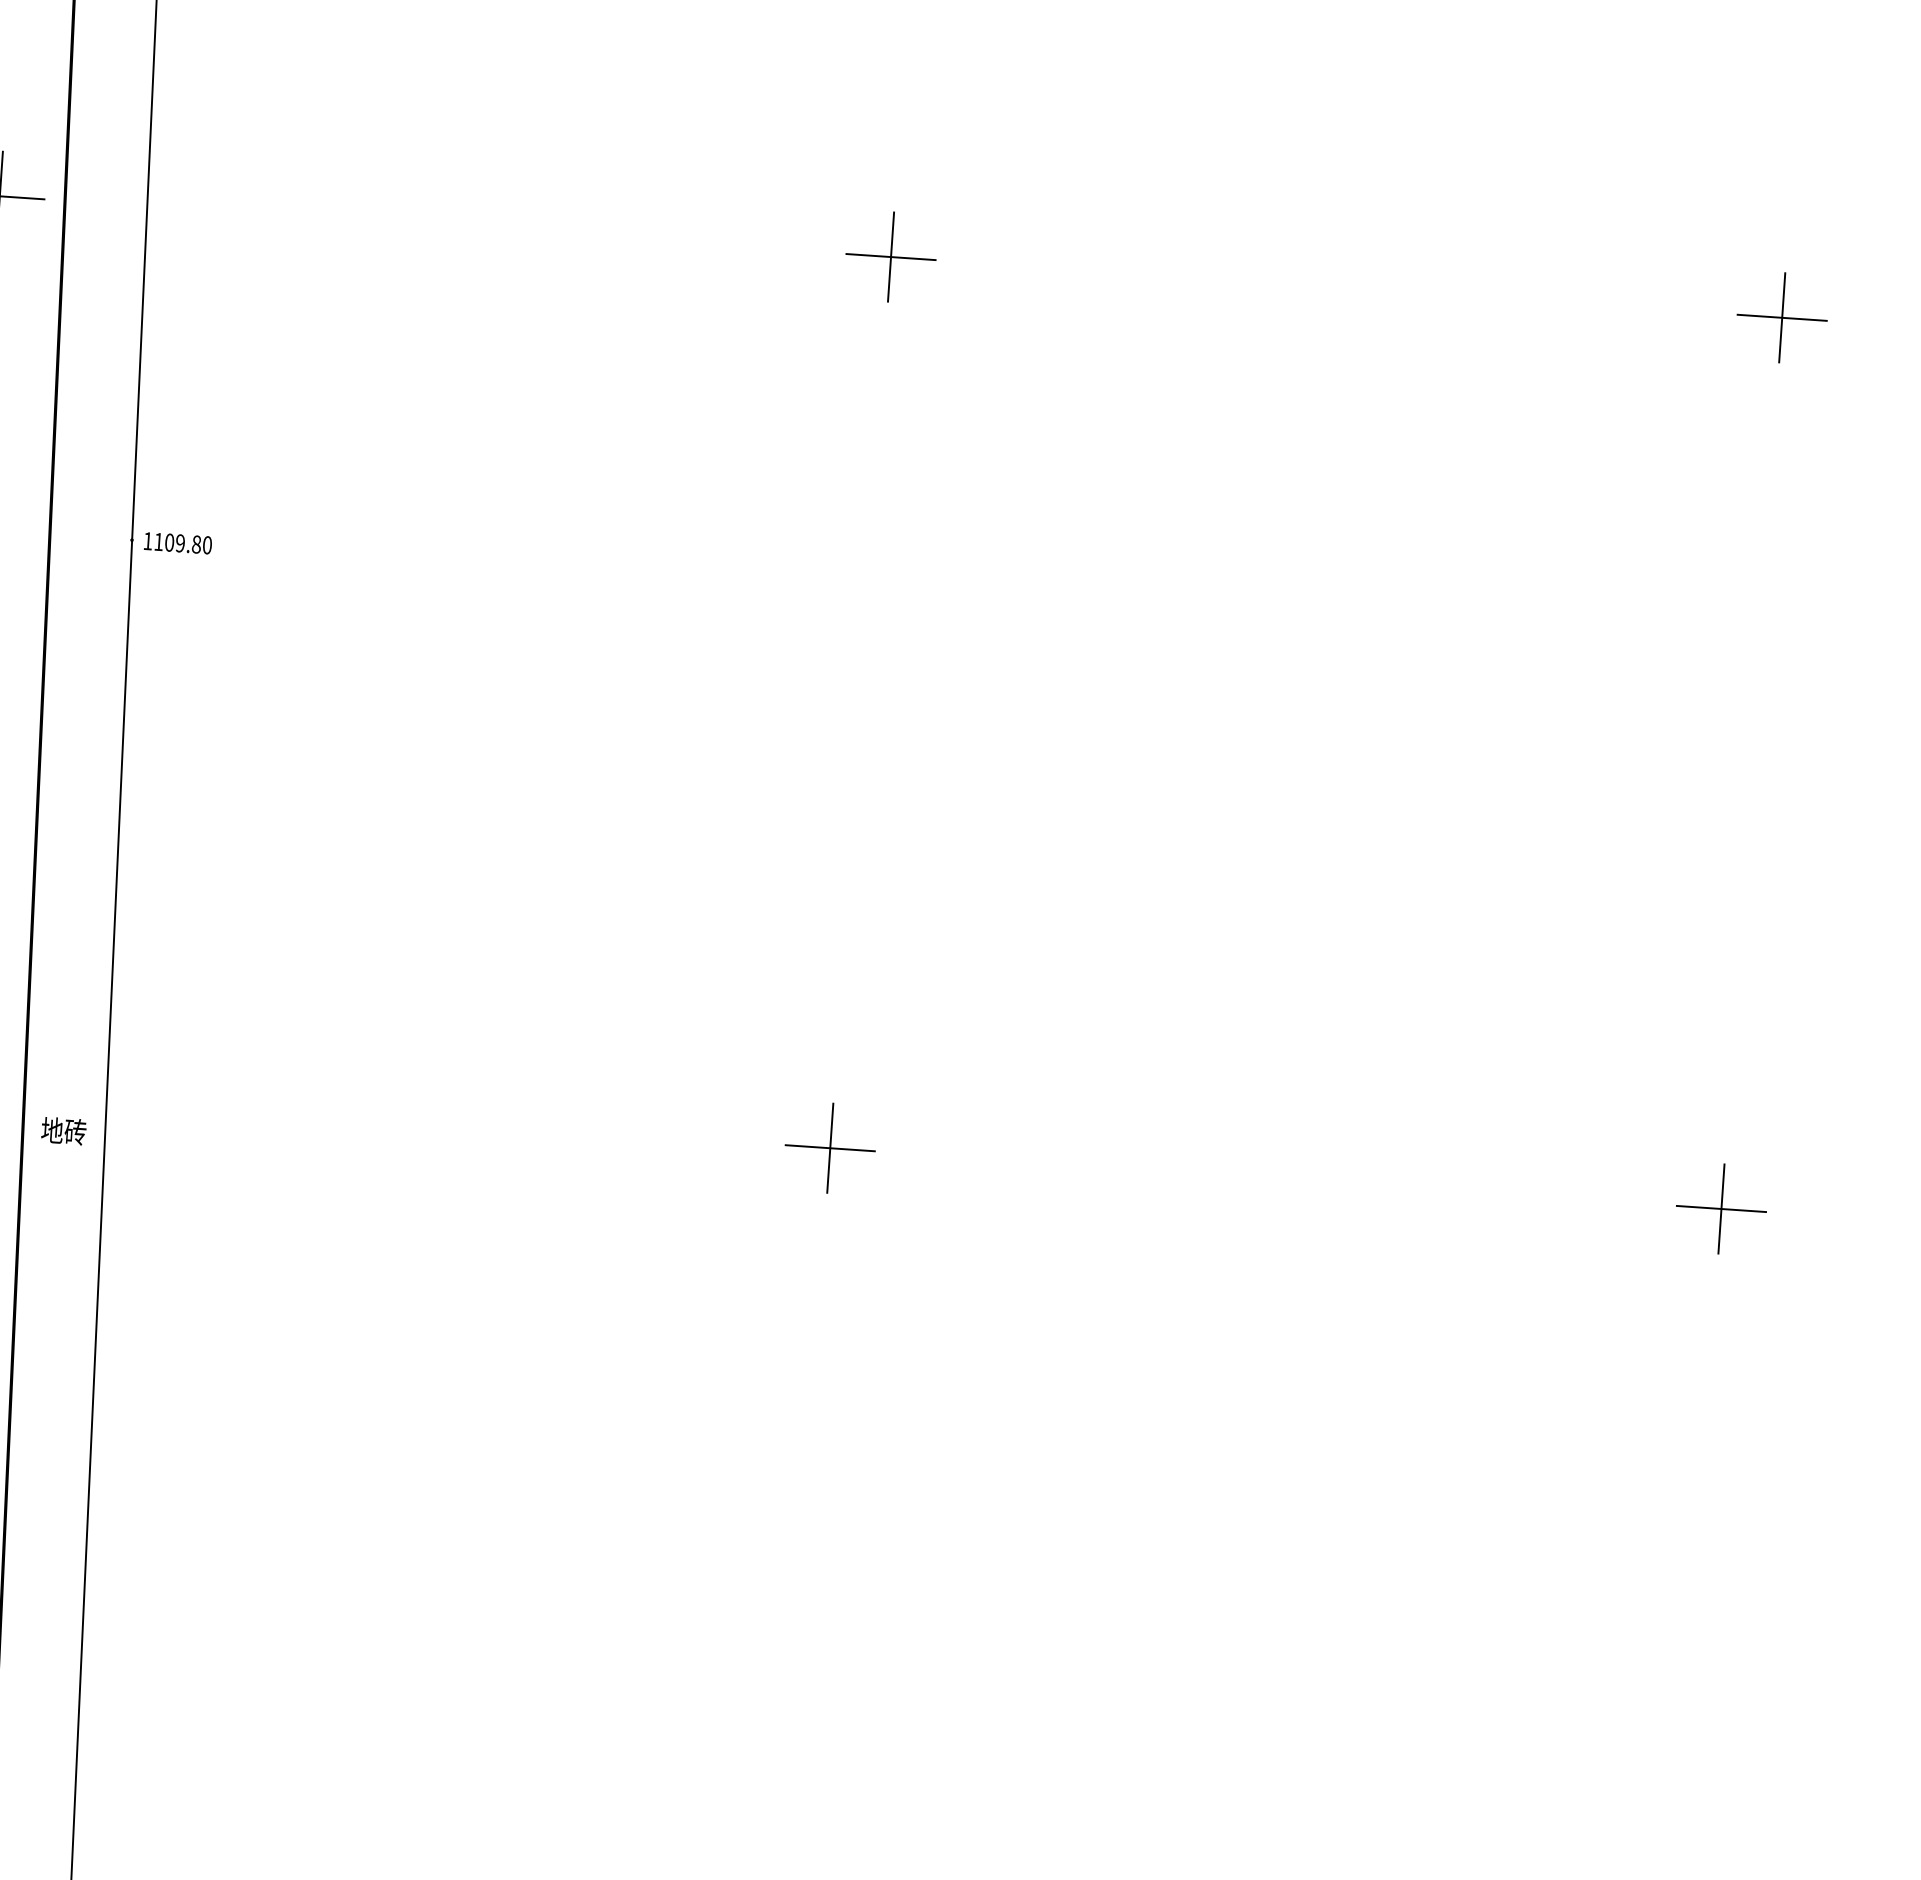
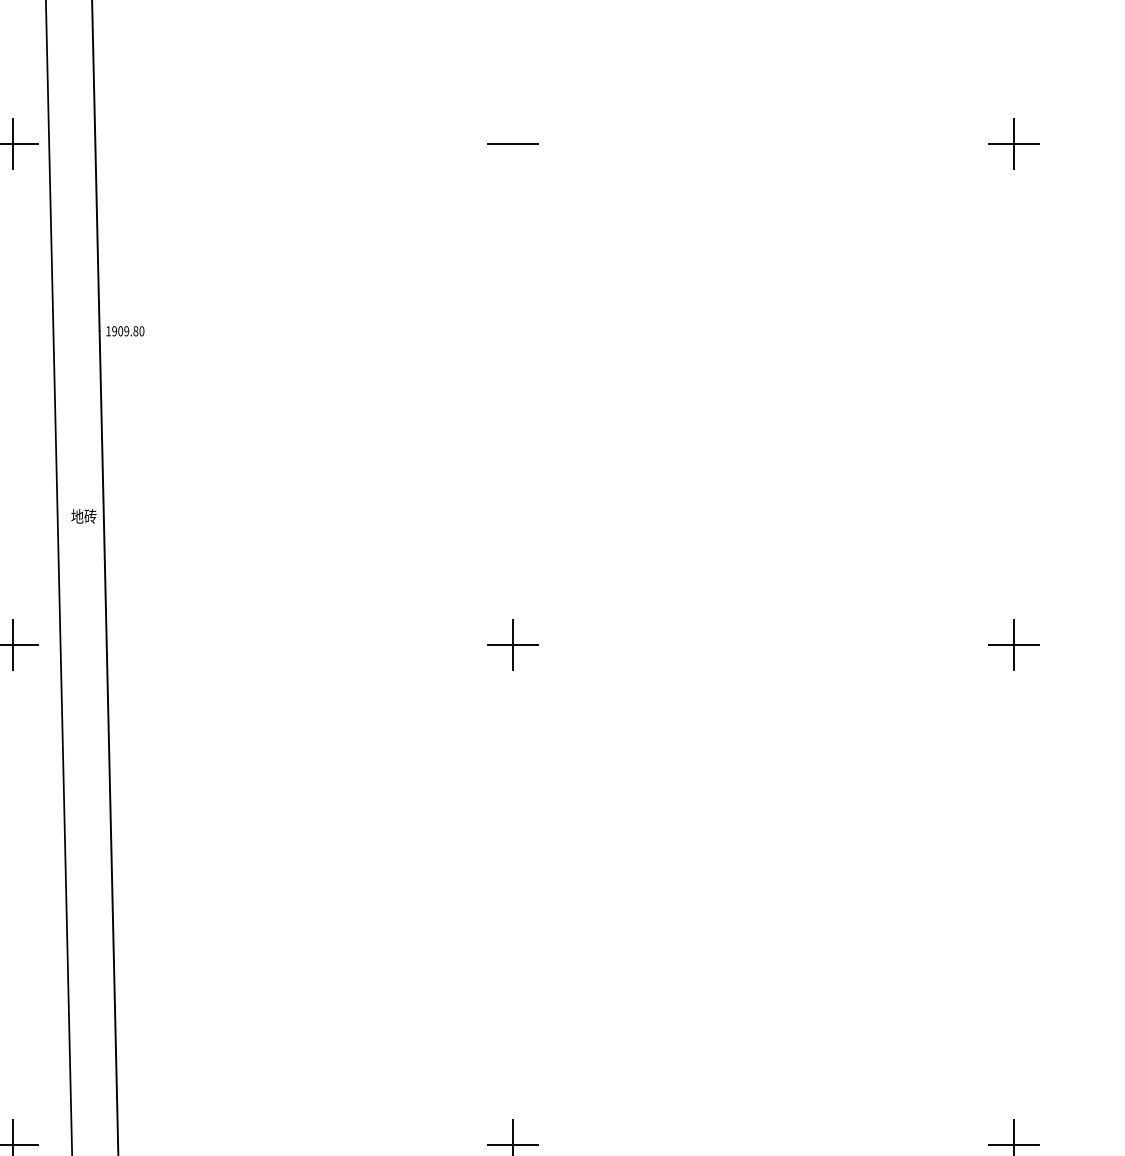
line: (891, 257) -> (513, 144), removed
text: (158, 542) -> (114, 331), 1109.80 -> 1909.80
text: (63, 1131) -> (83, 516), moved

